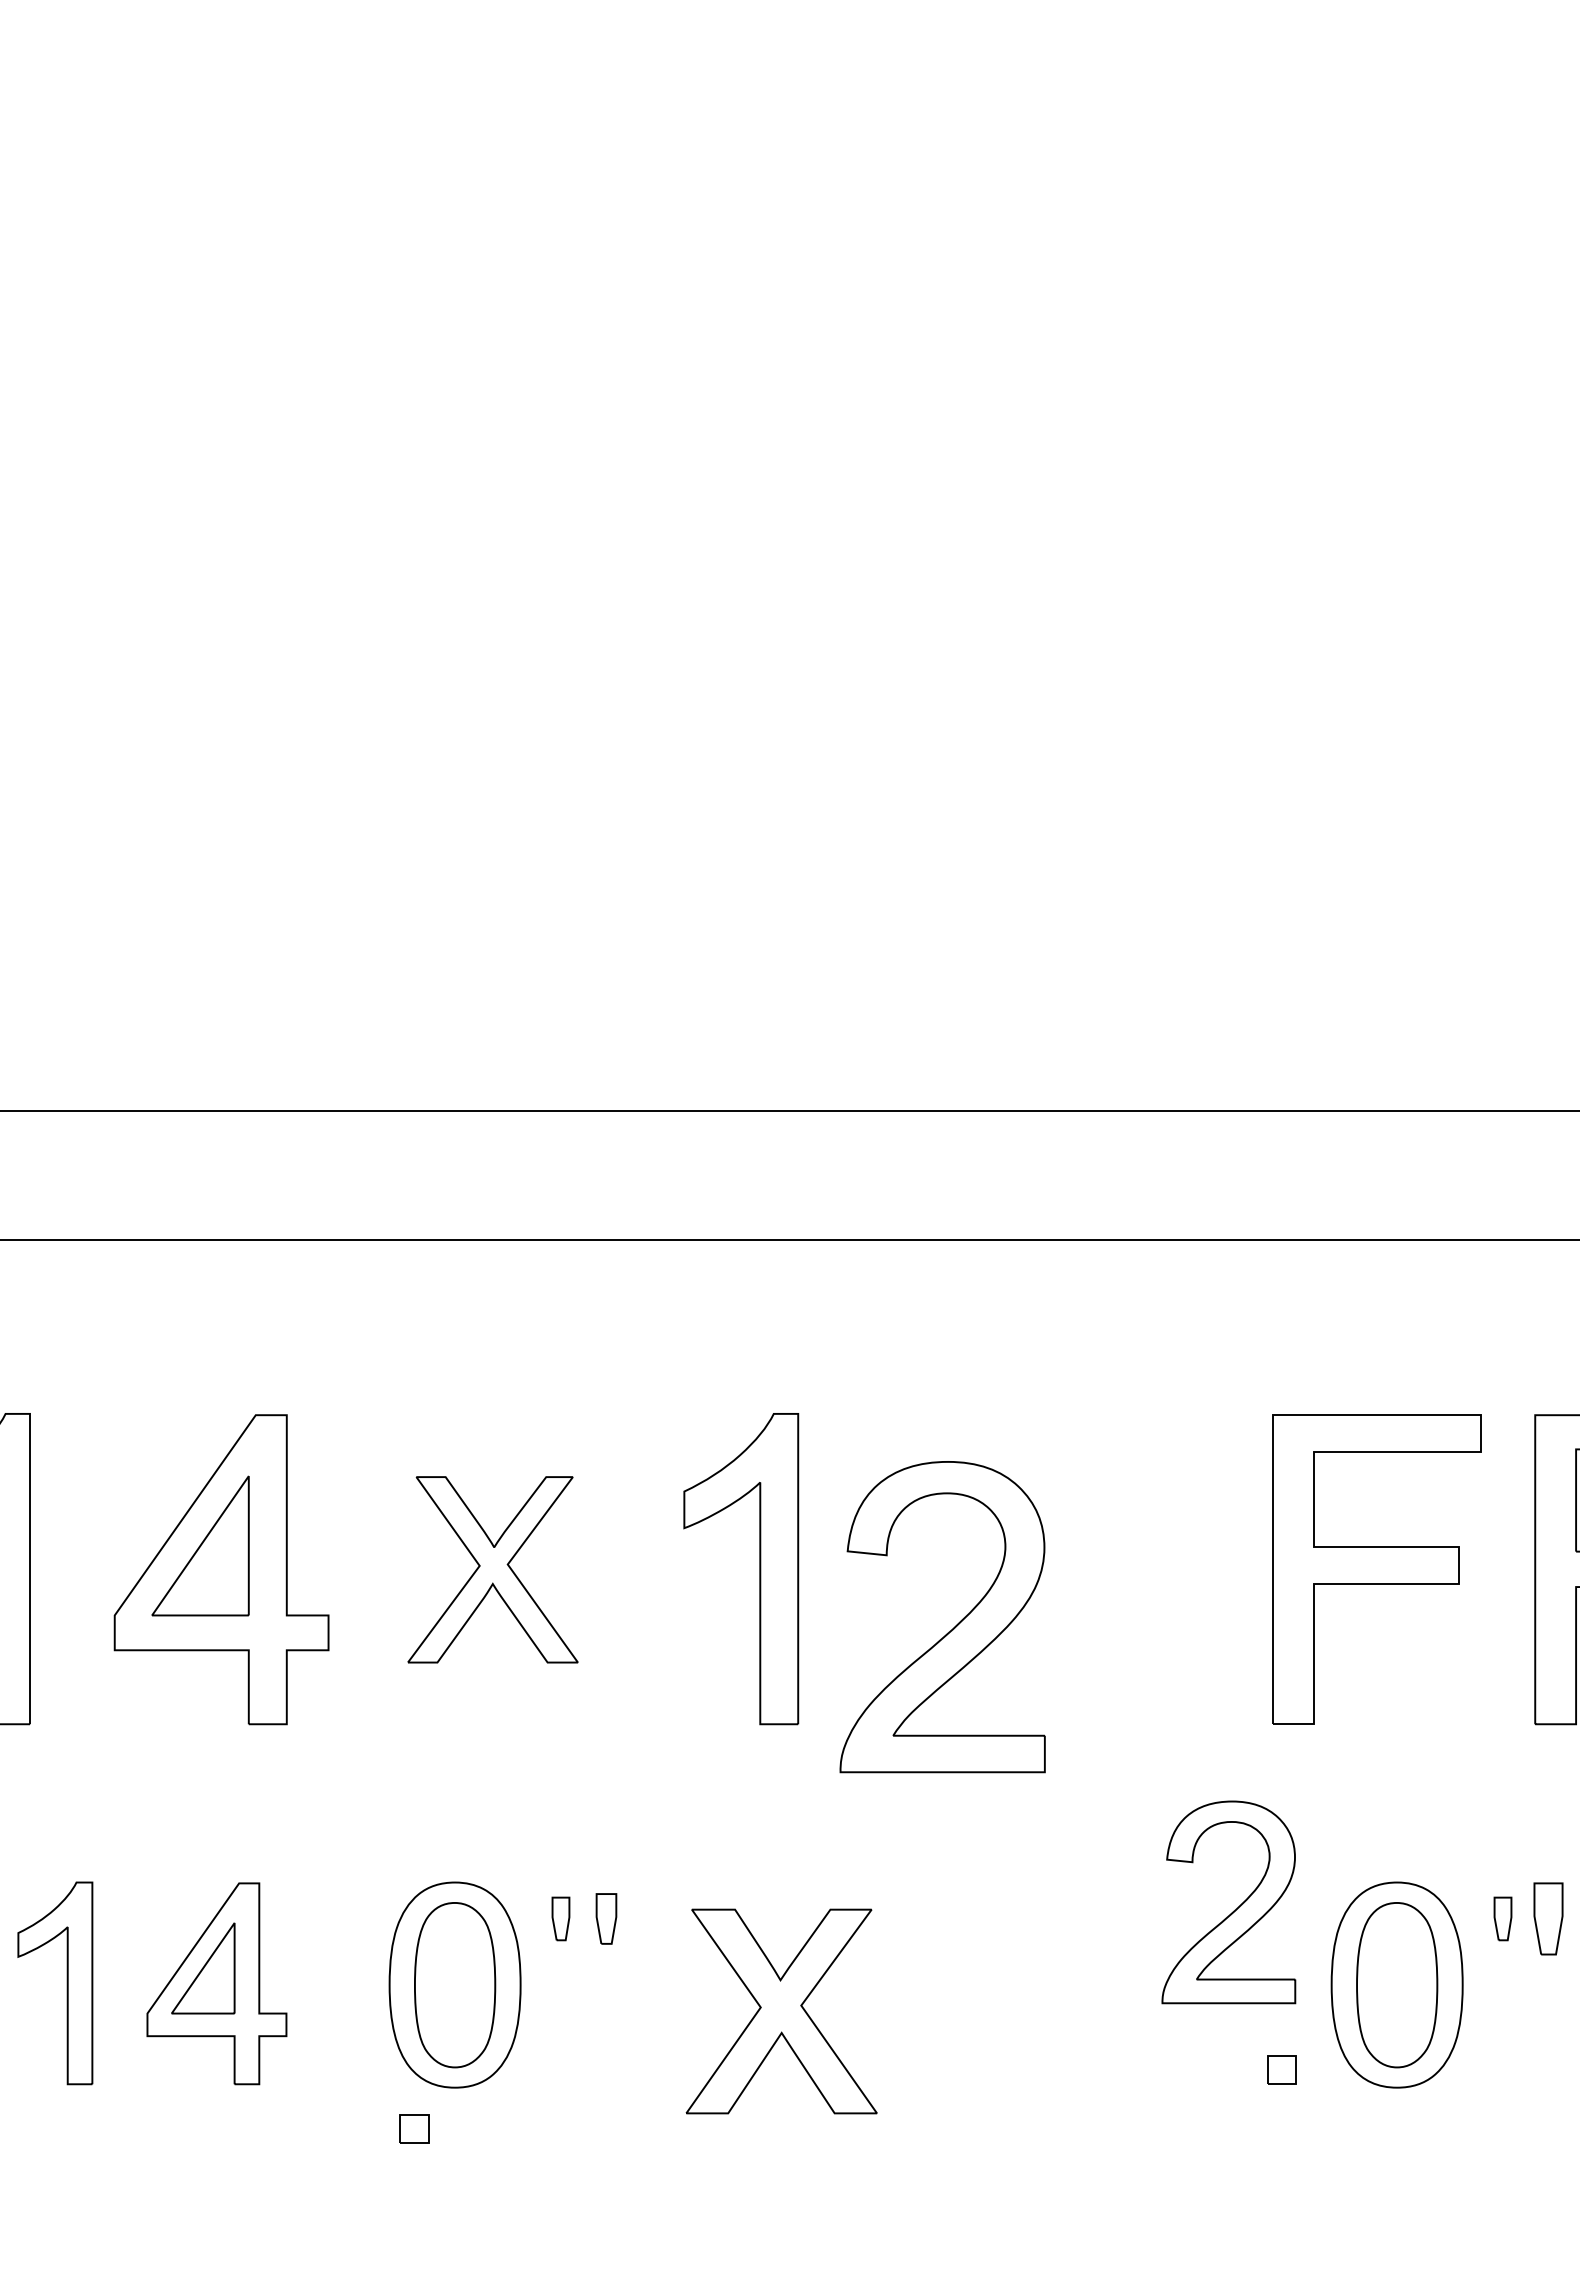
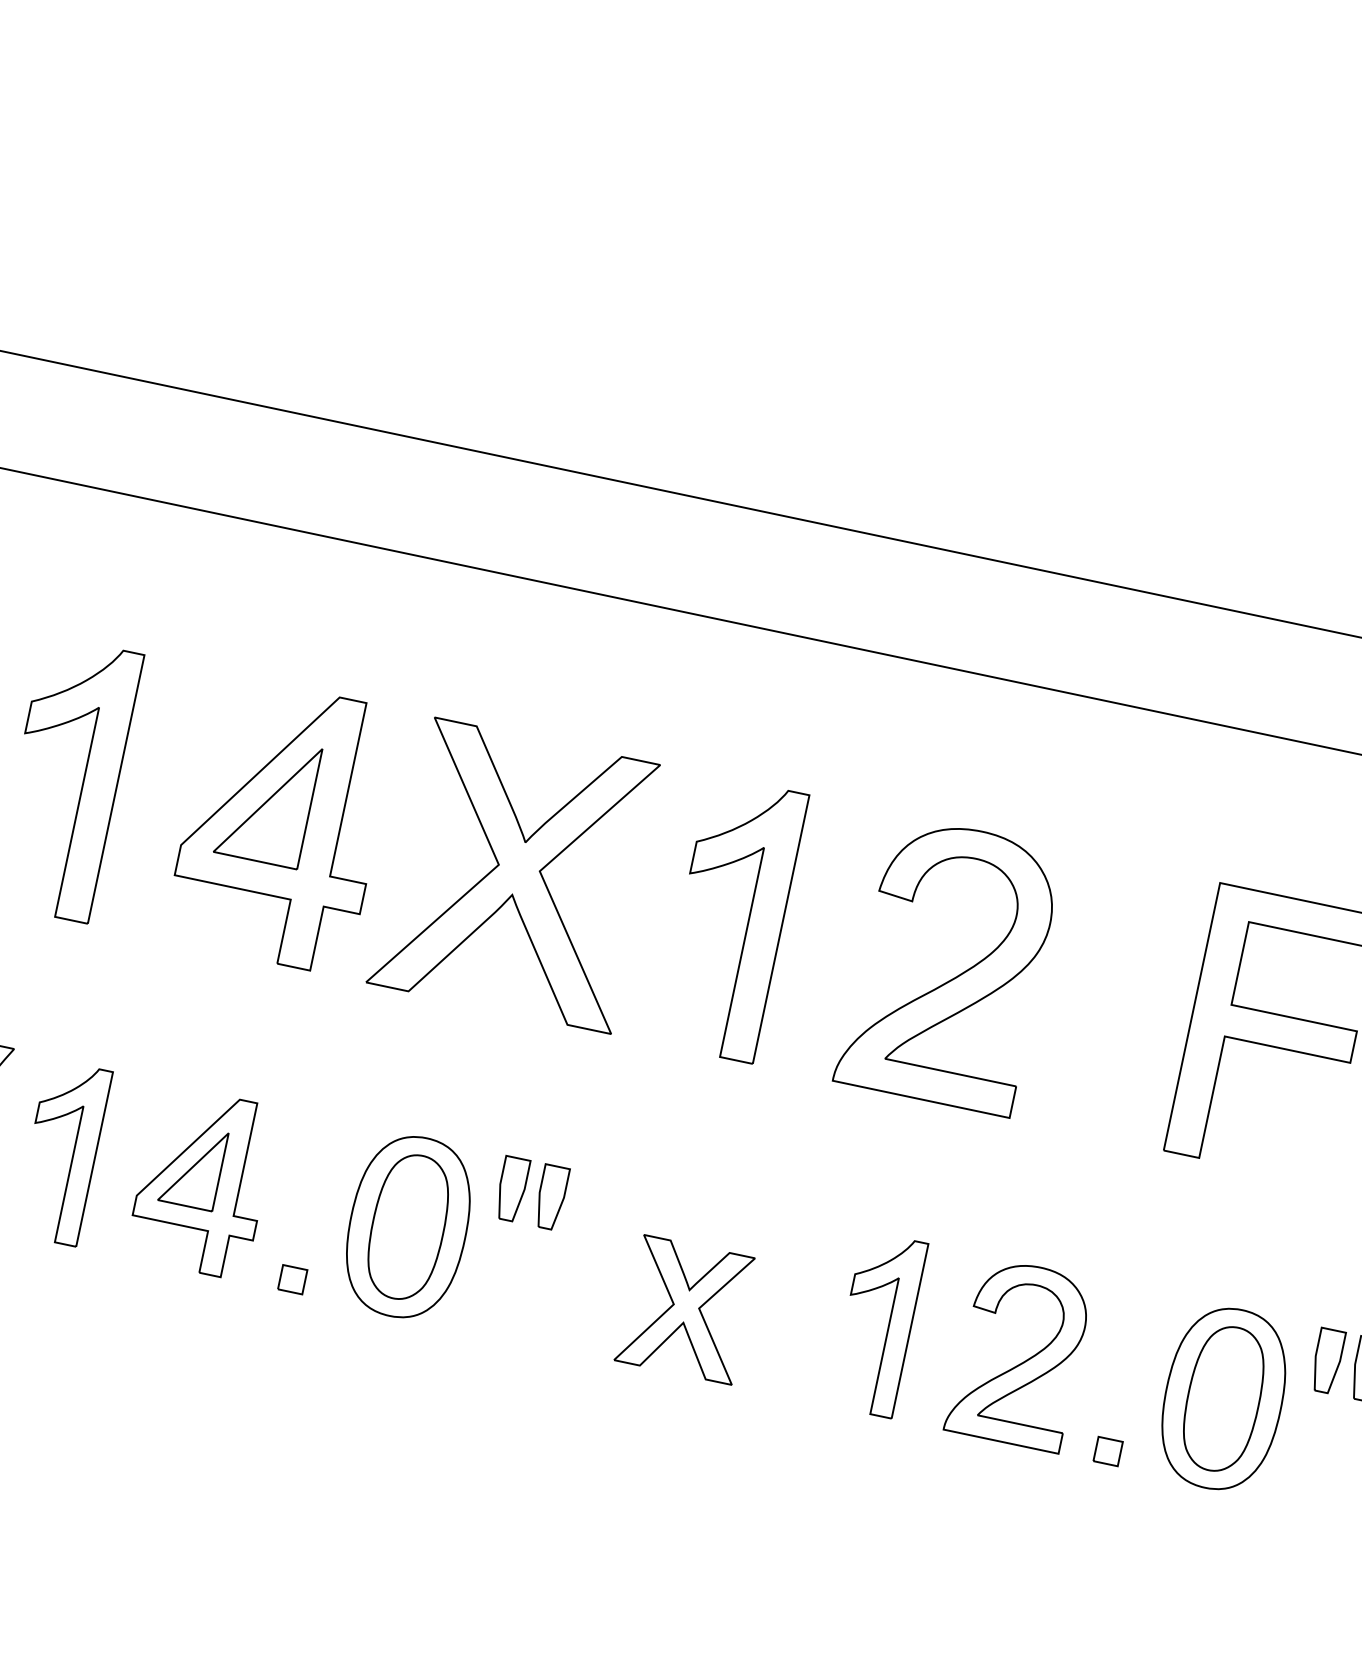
part: (492, 1569) -> (516, 874), size x1.67
part: (953, 1627) -> (956, 976), moved
part: (1233, 1910) -> (1022, 1362), moved
part: (560, 1918) -> (511, 1188), size x1.67
part: (606, 1918) -> (551, 1197), size x1.43
part: (1502, 1918) -> (1327, 1360), size x1.67
part: (1008, 1983) -> (887, 1326), added
part: (781, 2011) -> (685, 1309), size x0.71
part: (414, 2128) -> (292, 1279), moved

